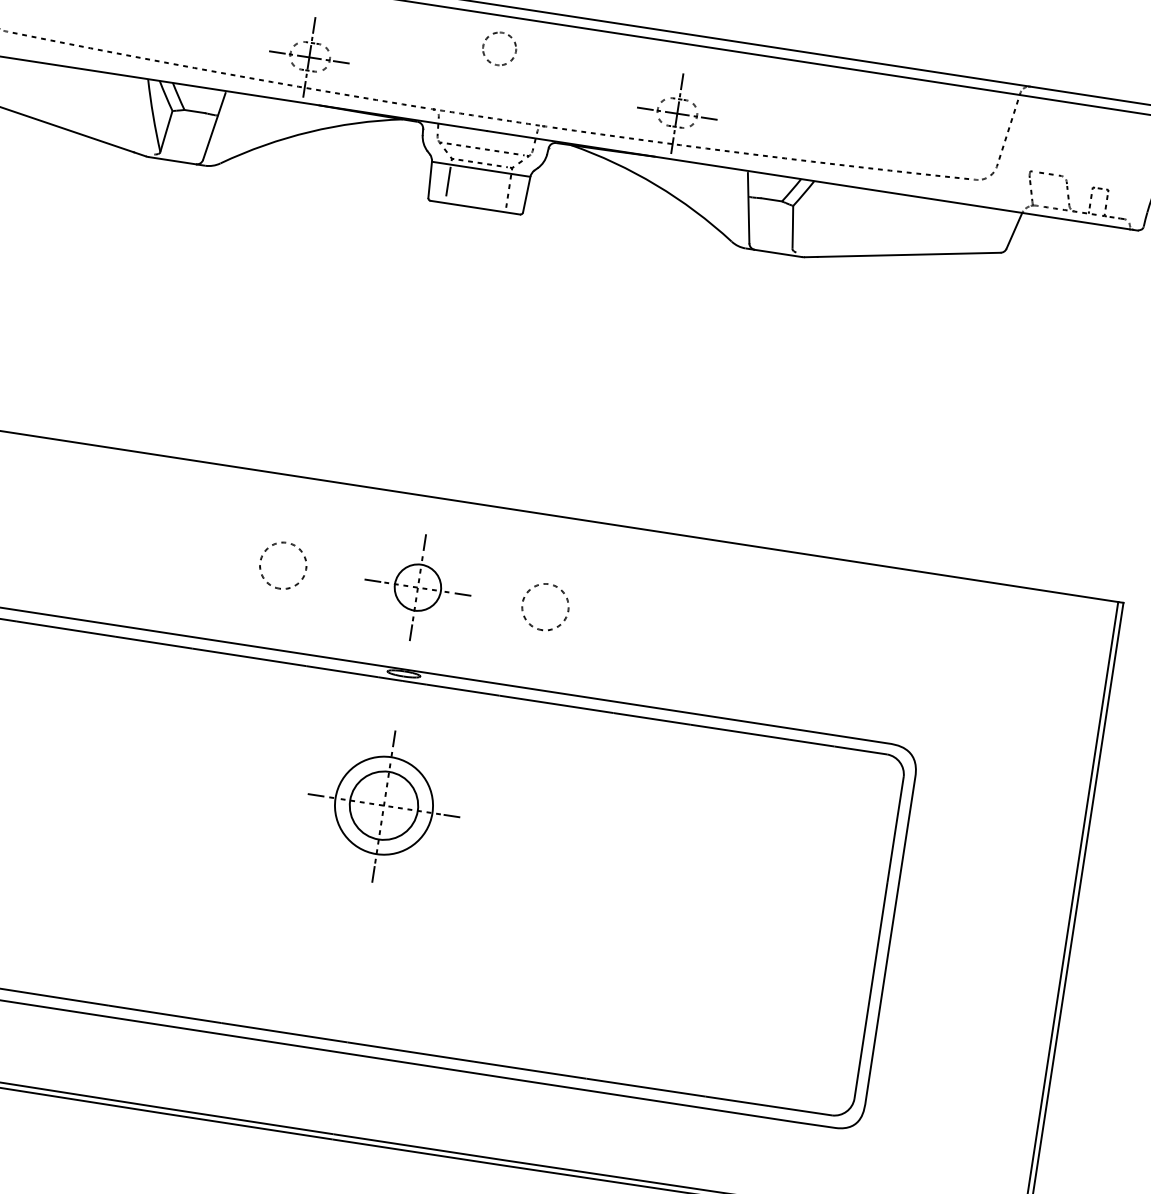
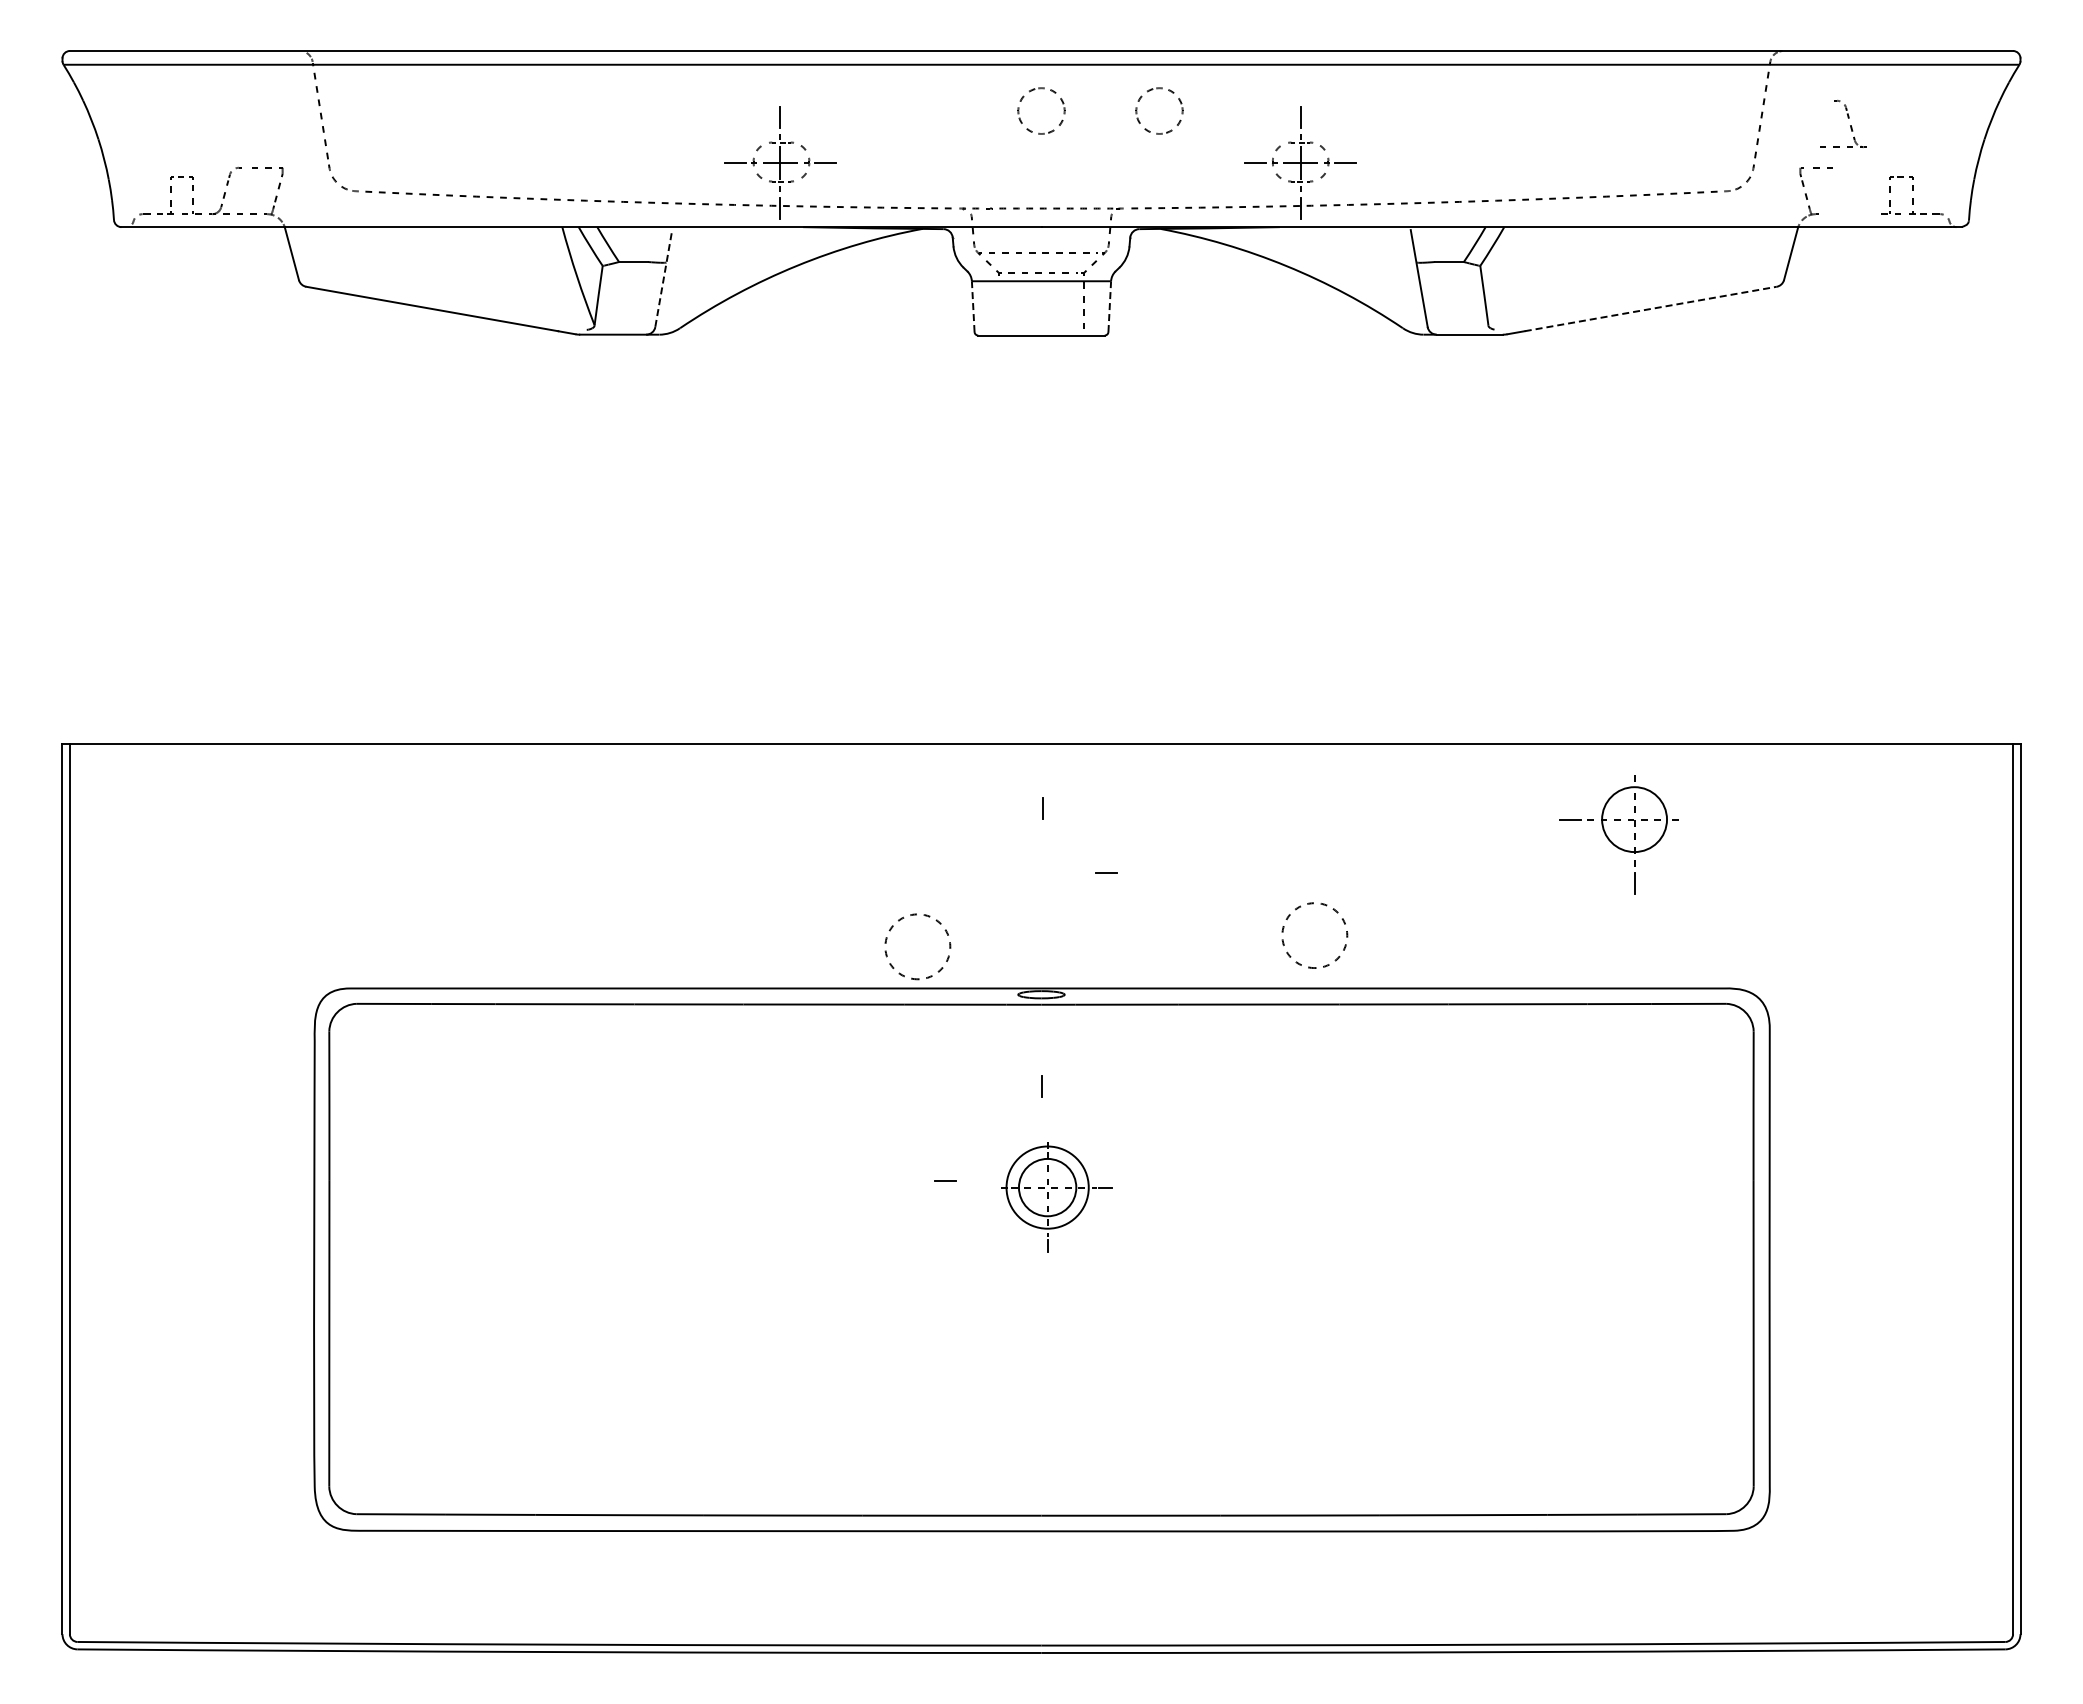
part: (585, 46) -> (1159, 89), added
line: (214, 125) -> (663, 277), solid -> dashed
line: (430, 179) -> (973, 306), solid -> dashed
line: (448, 179) -> (998, 302), removed
part: (1067, 189) -> (1848, 118), moved
line: (526, 194) -> (1109, 306), solid -> dashed
line: (908, 255) -> (1650, 309), solid -> dashed
part: (273, 545) -> (899, 921), moved
part: (529, 591) -> (1289, 917), moved
part: (404, 596) -> (1618, 834), moved
part: (392, 818) -> (1056, 1197), size x0.6

